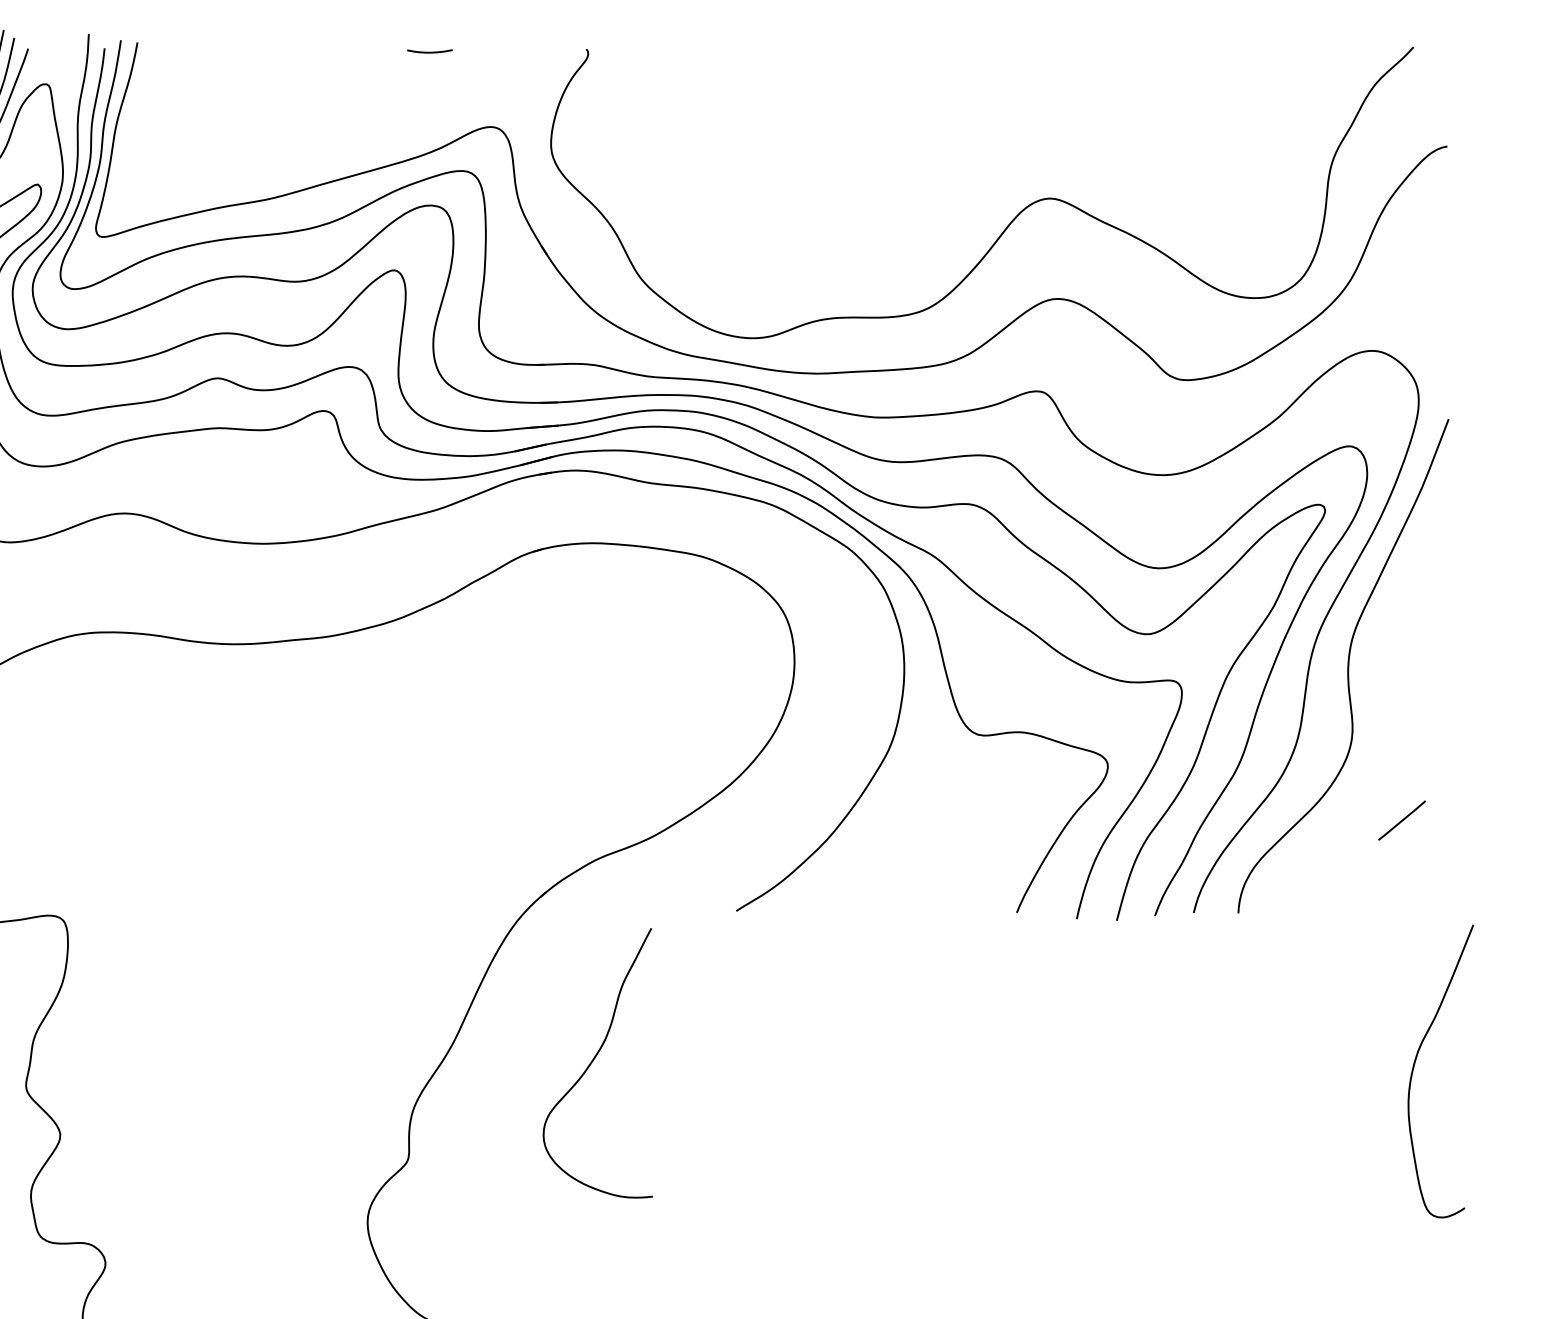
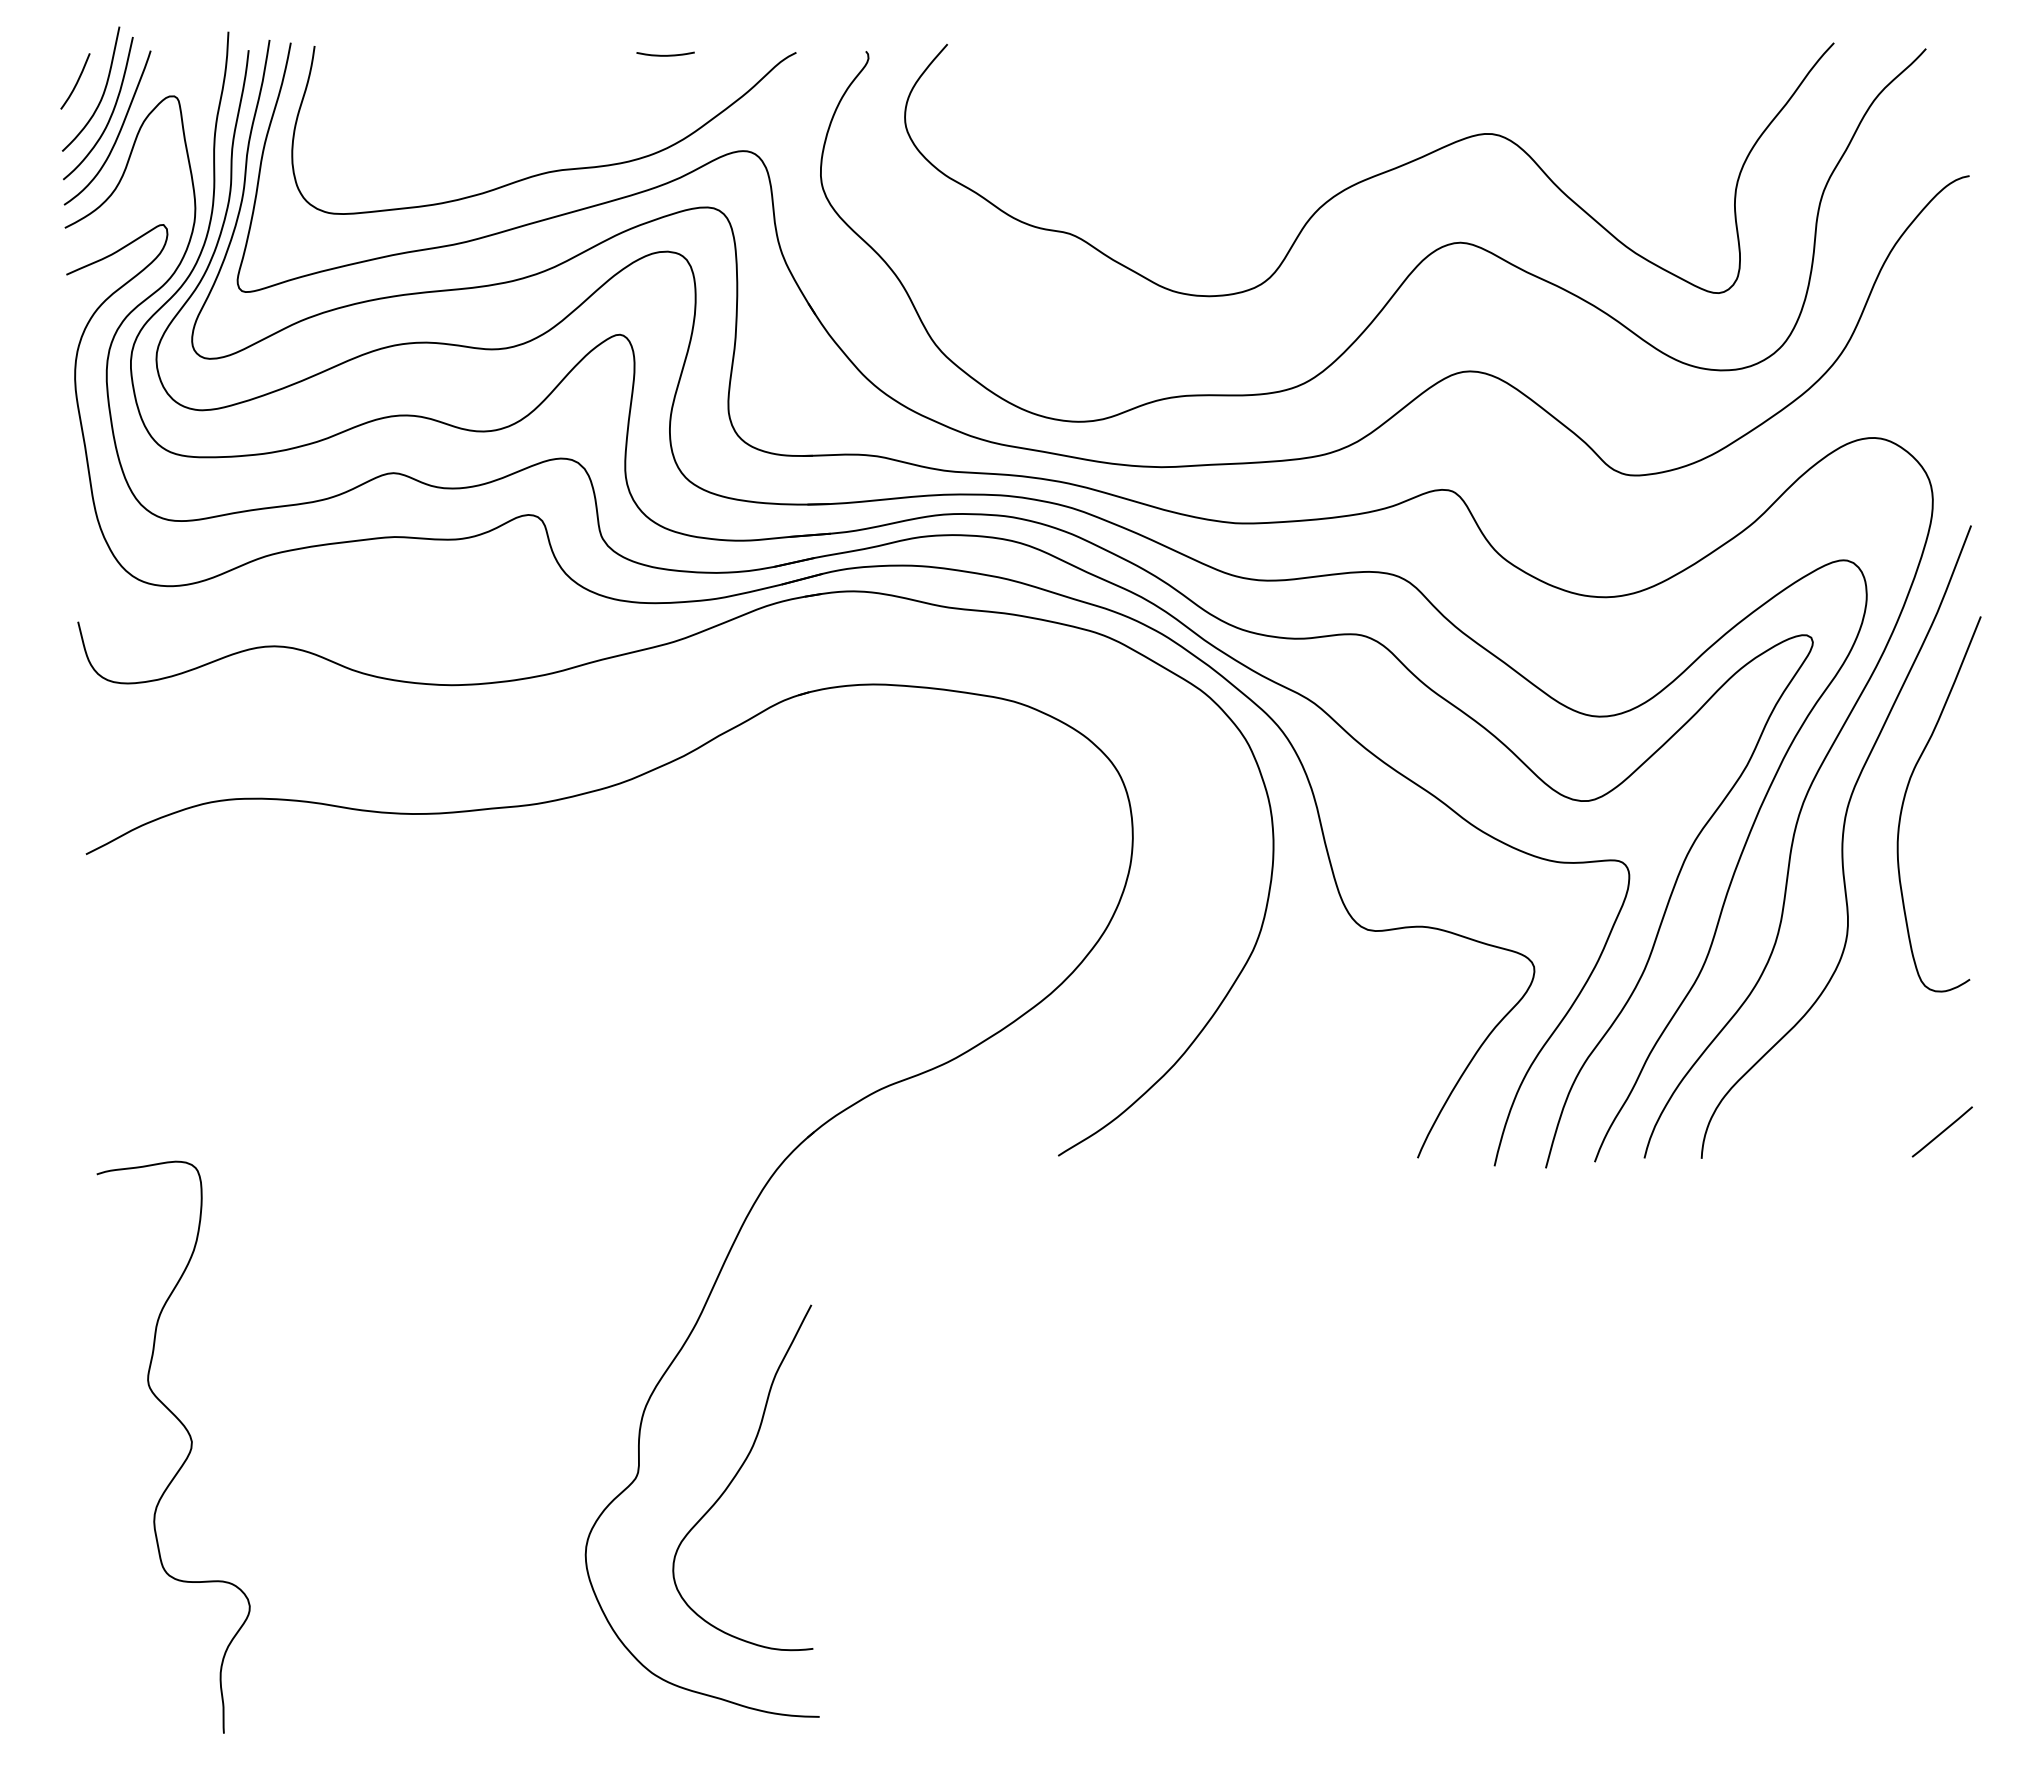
curve: (340, 142) -> (551, 170), added
curve: (979, 146) -> (1370, 176), added
line: (1401, 820) -> (1941, 1131), moved
curve: (594, 1059) -> (738, 1473), moved
curve: (1415, 1063) -> (1906, 794), moved

